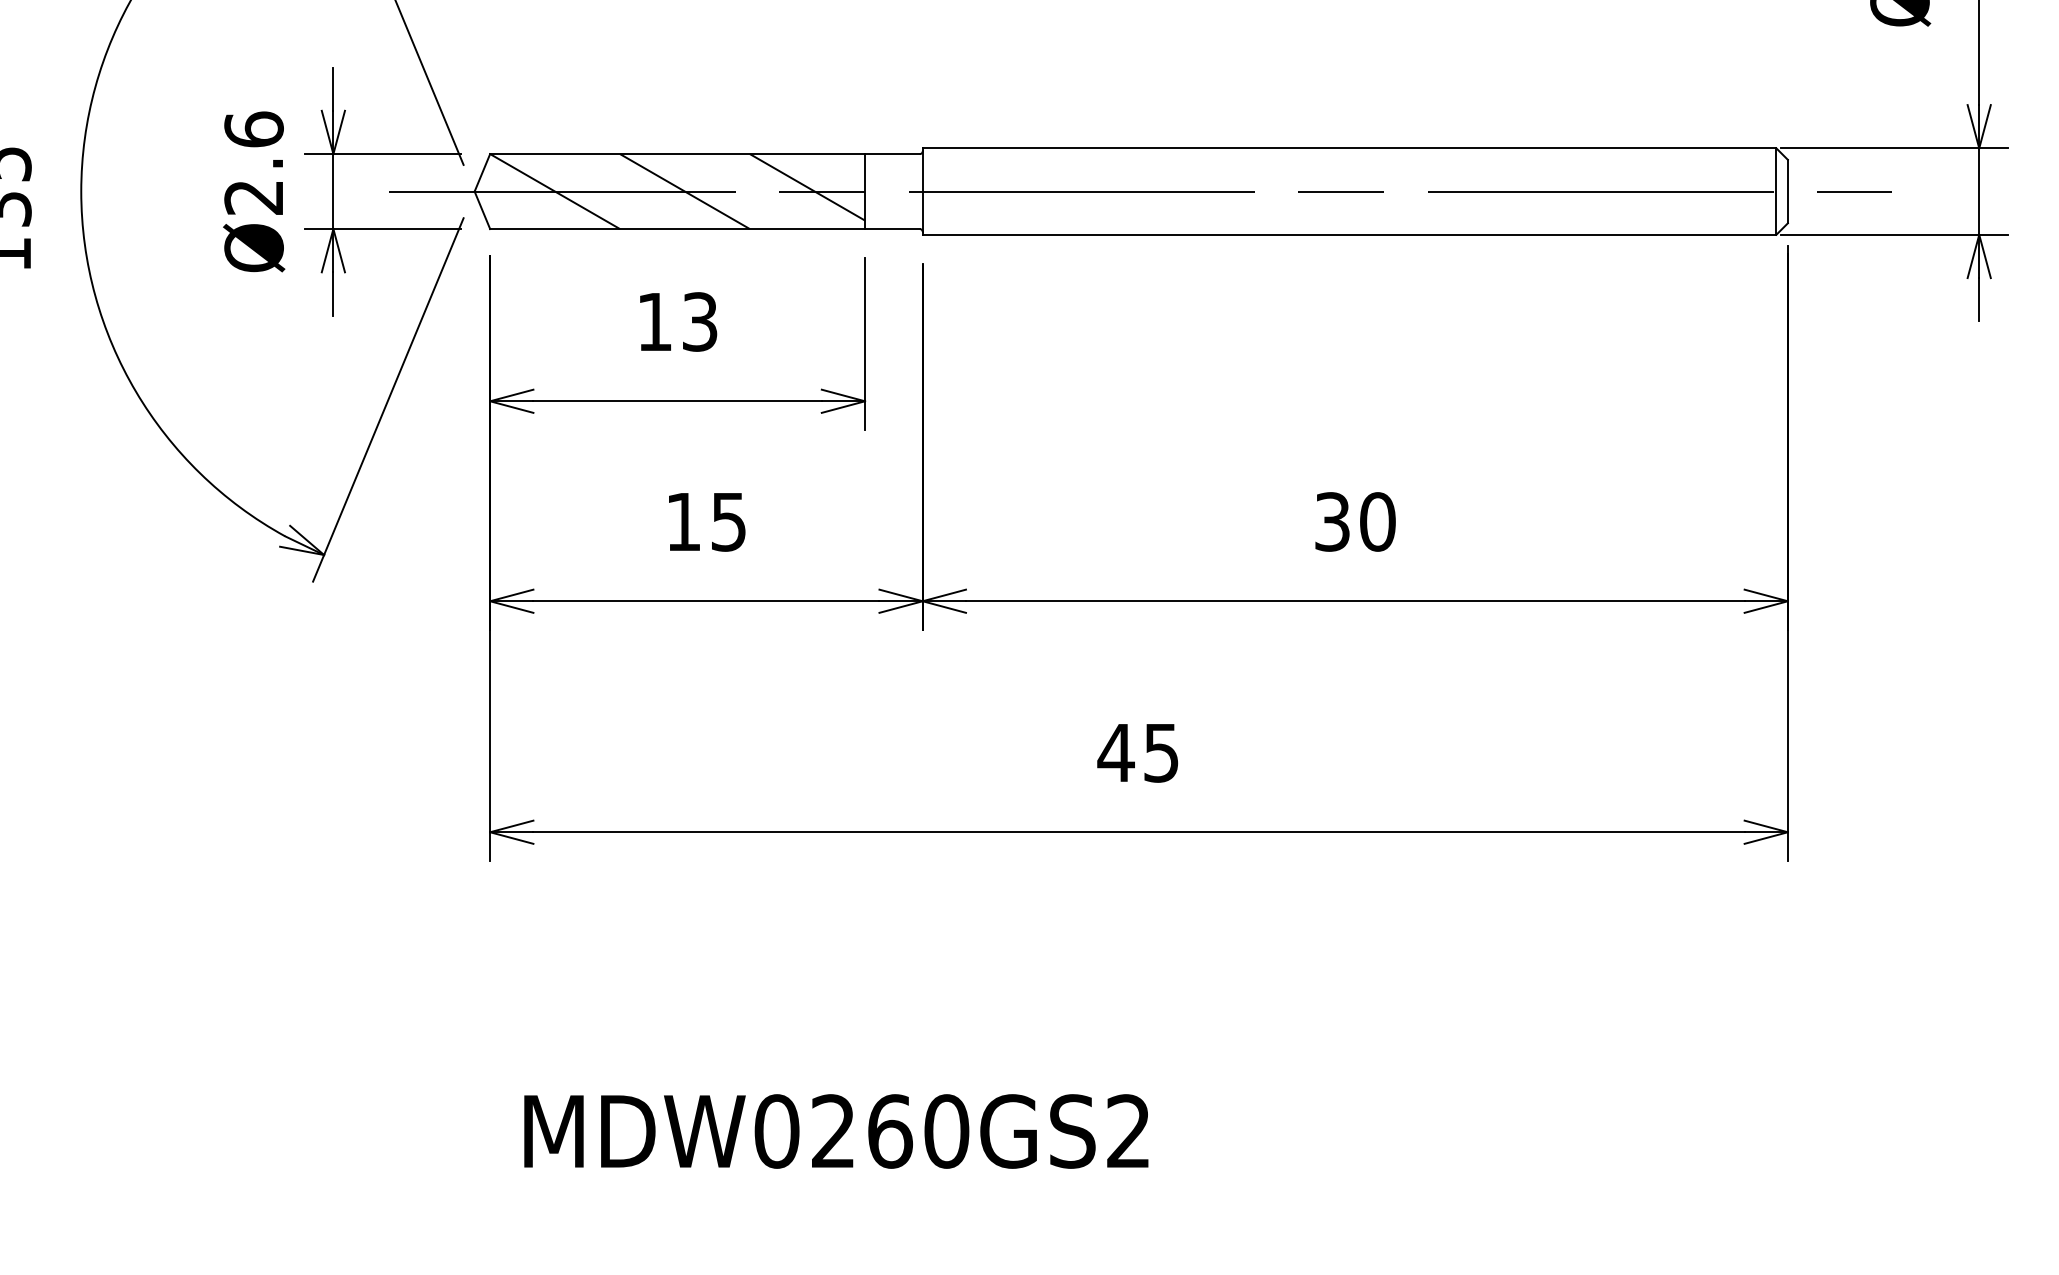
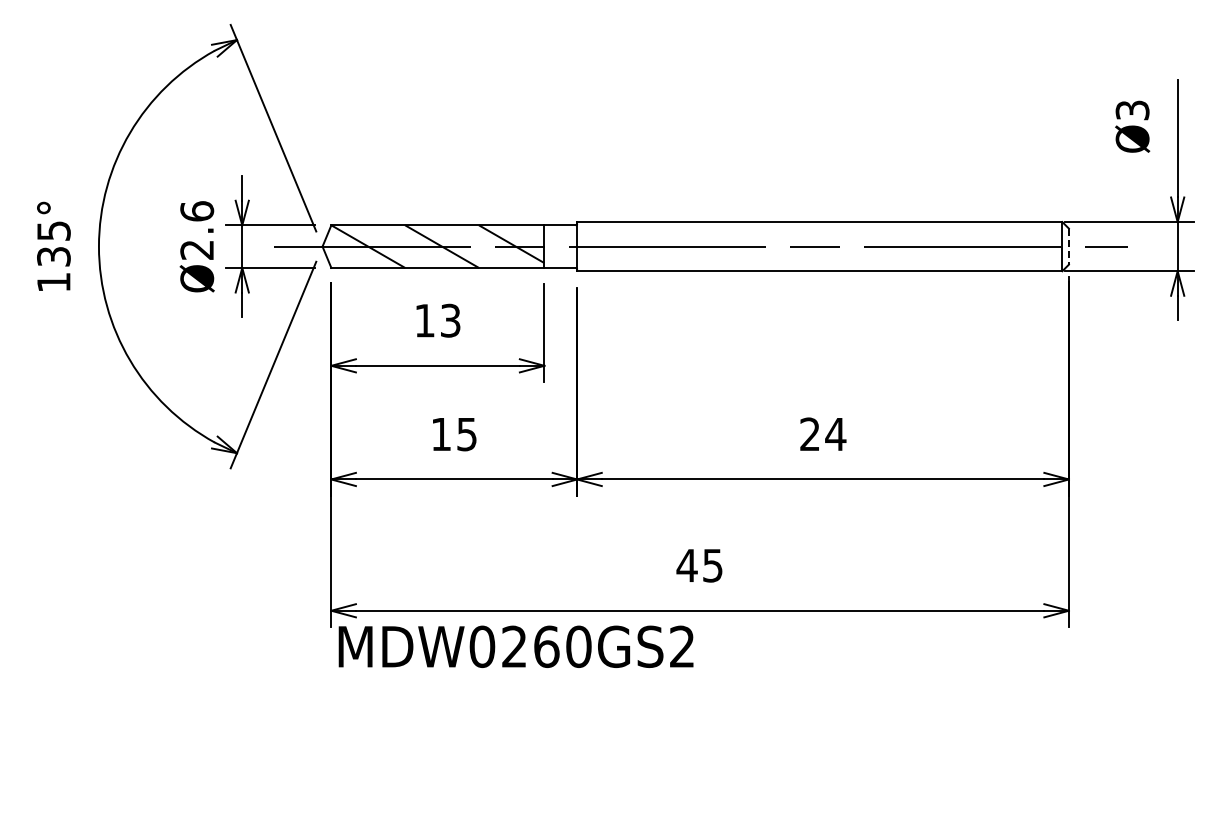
line: (1787, 193) -> (1068, 247), solid -> dashed
text: (1356, 522) -> (823, 434), 30 -> 24
text: (835, 1130) -> (515, 646), moved

